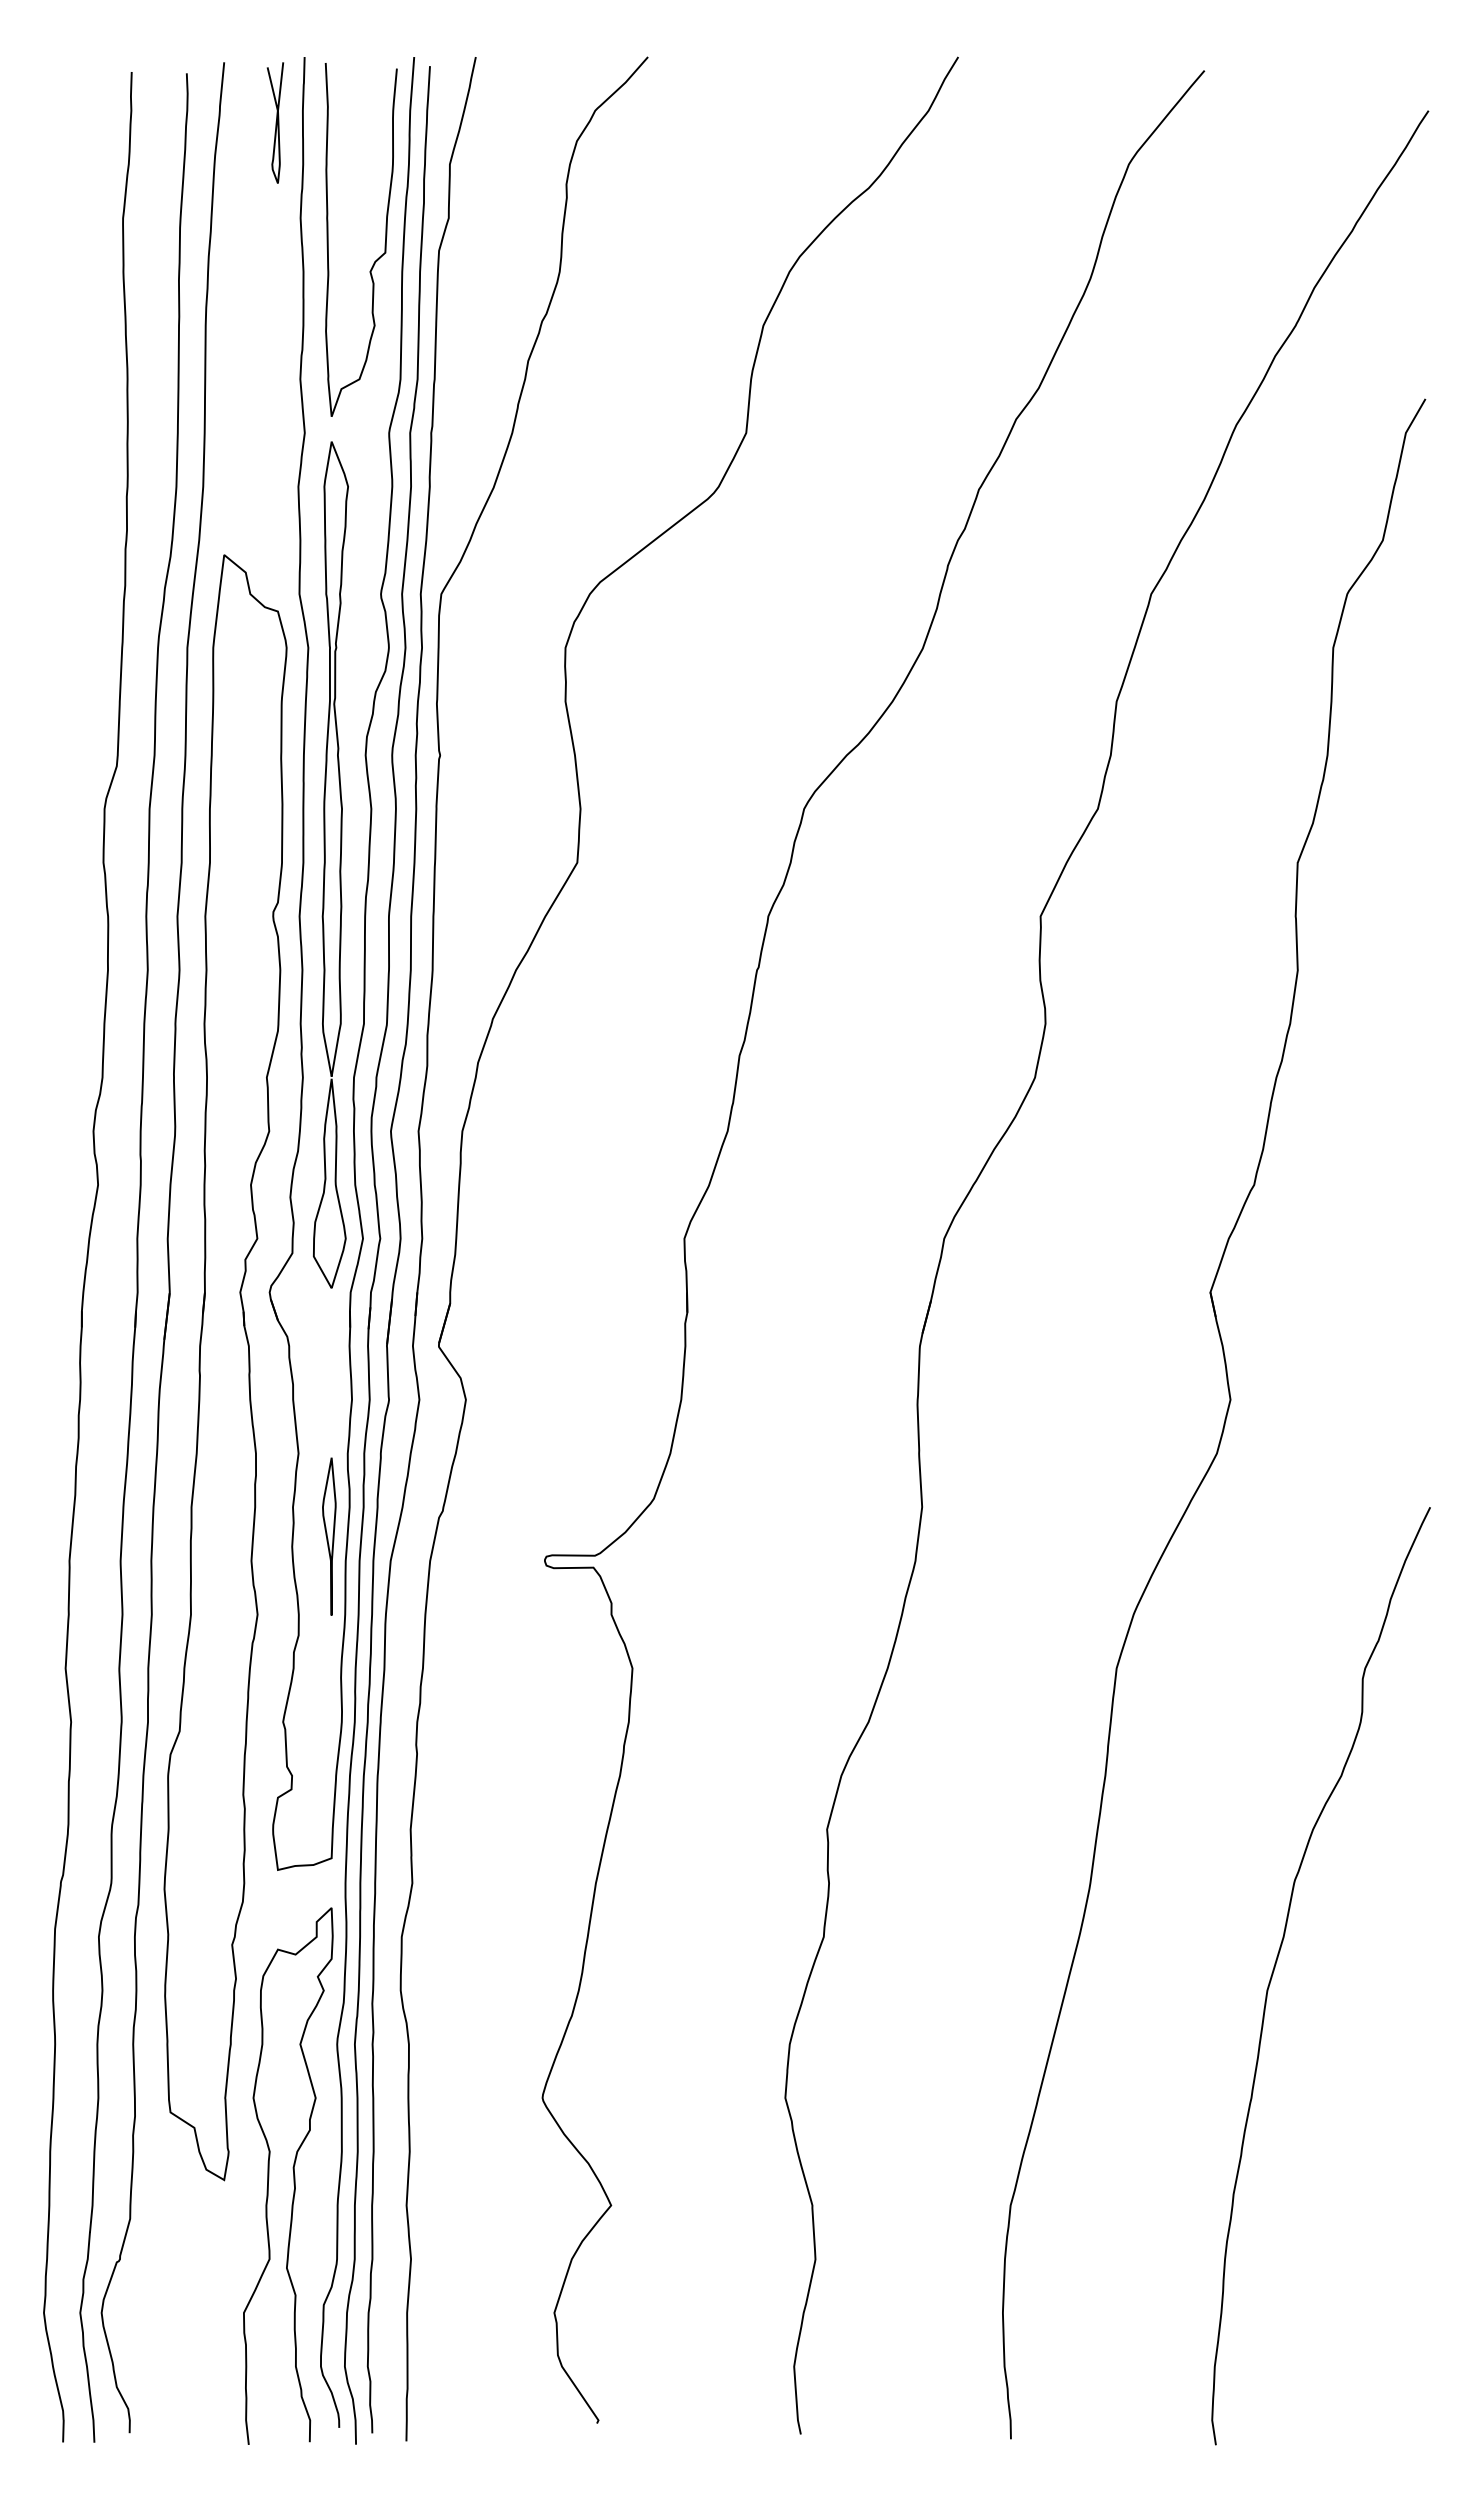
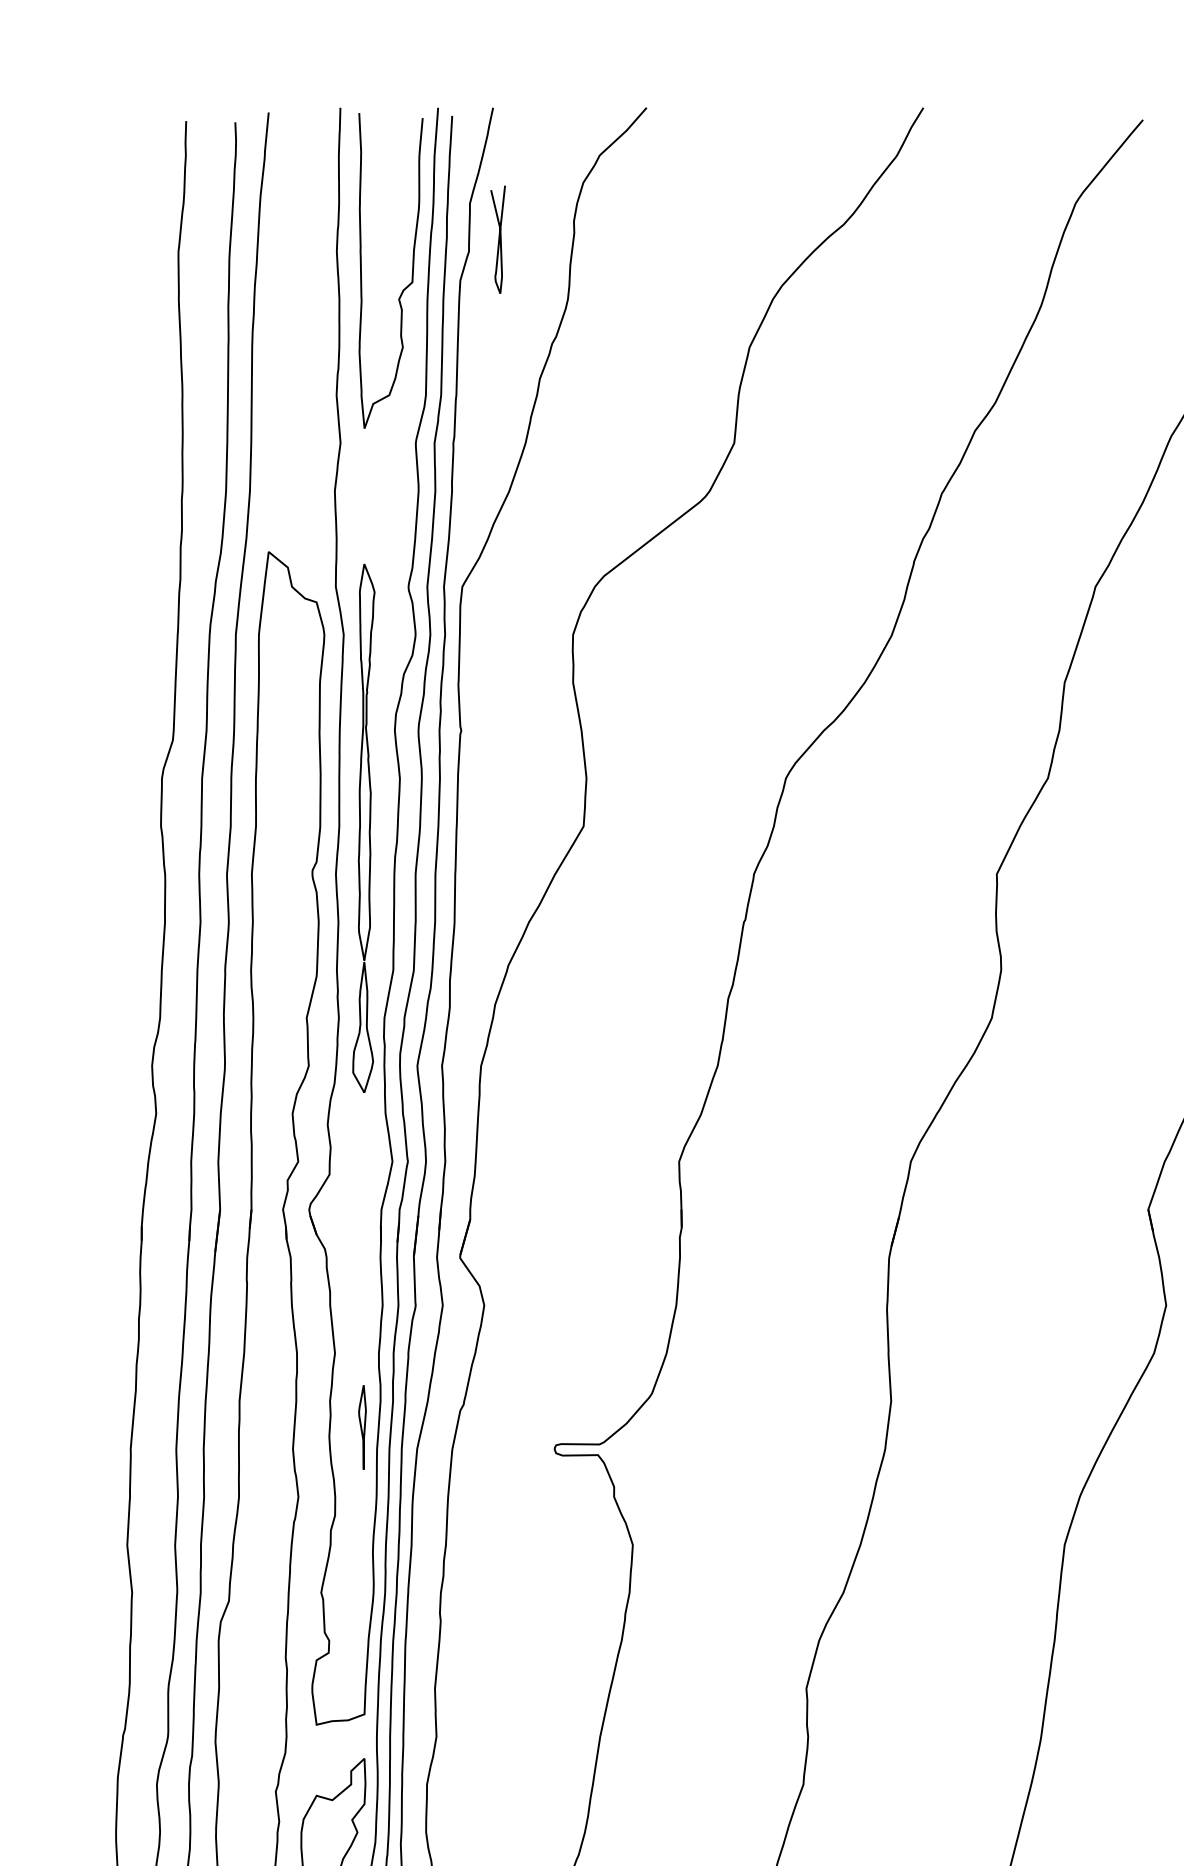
curve: (275, 122) -> (498, 239), moved
part: (330, 864) -> (363, 827), size x0.7
part: (329, 1536) -> (362, 1427), size x0.6

